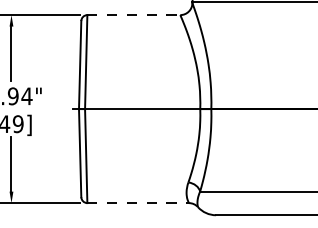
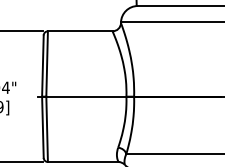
line: (134, 15) -> (80, 31), dashed -> solid
line: (138, 203) -> (83, 162), dashed -> solid

